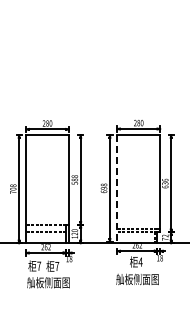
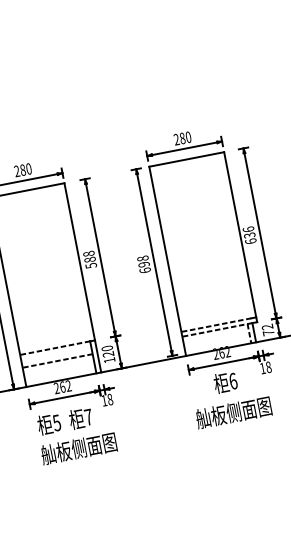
line: (117, 189) -> (168, 261), dashed -> solid
text: (140, 261) -> (232, 380), 4 -> 6
text: (39, 265) -> (57, 421), 7 -> 5

